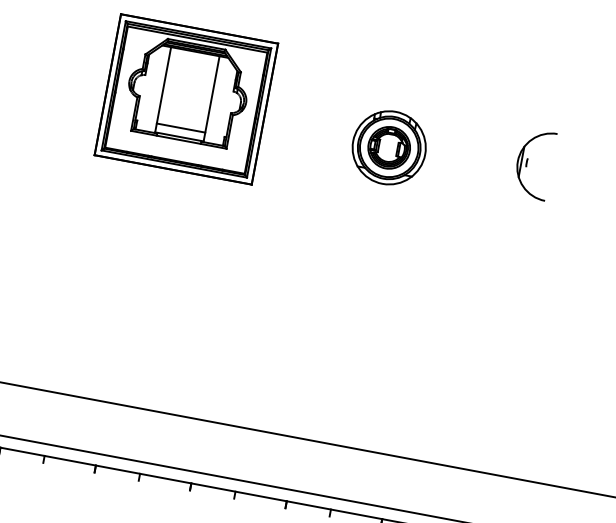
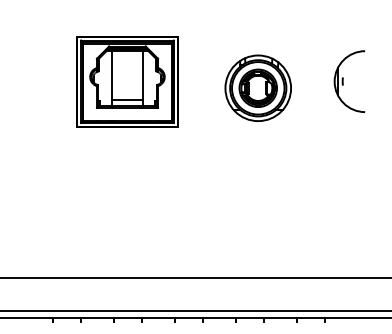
part: (388, 146) -> (257, 87), size x1.43
part: (534, 164) -> (349, 81), size x1.43

